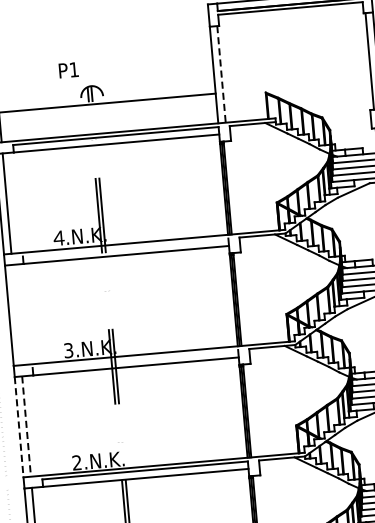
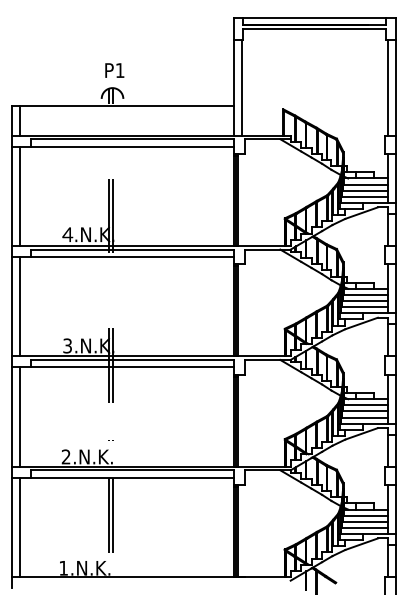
text: (68, 70) -> (114, 70), moved
line: (221, 74) -> (241, 87), dashed -> solid
line: (125, 247) -> (132, 249), added
line: (16, 314) -> (19, 306), added
line: (135, 358) -> (132, 359), added
line: (19, 426) -> (12, 416), dashed -> solid
line: (26, 426) -> (19, 416), dashed -> solid

